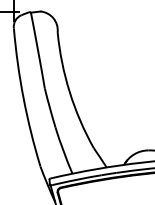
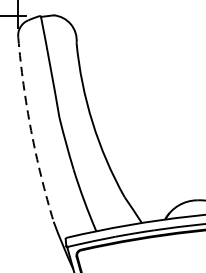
arc: (23, 98) -> (31, 131), solid -> dashed

